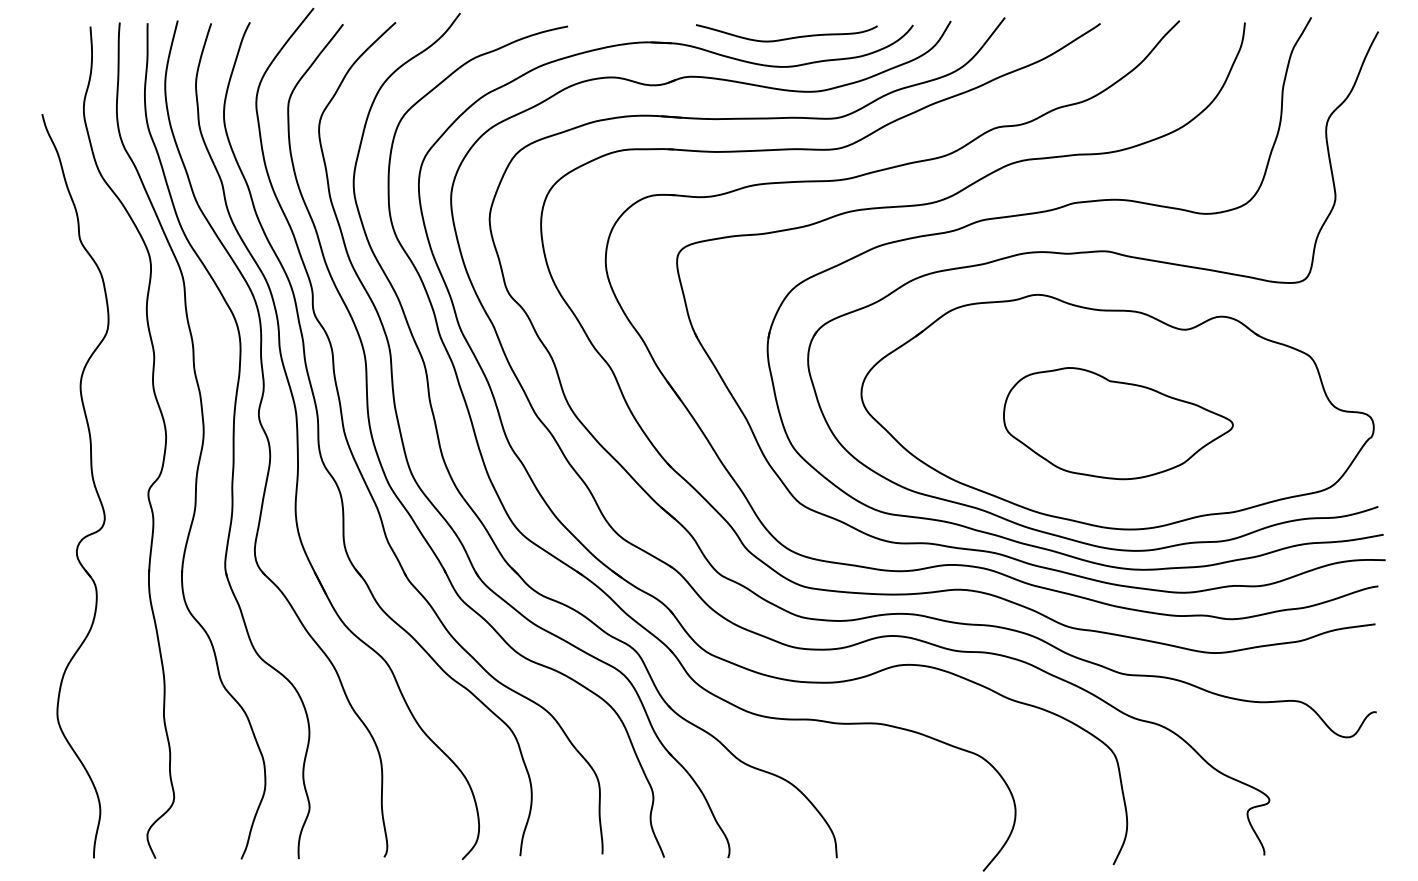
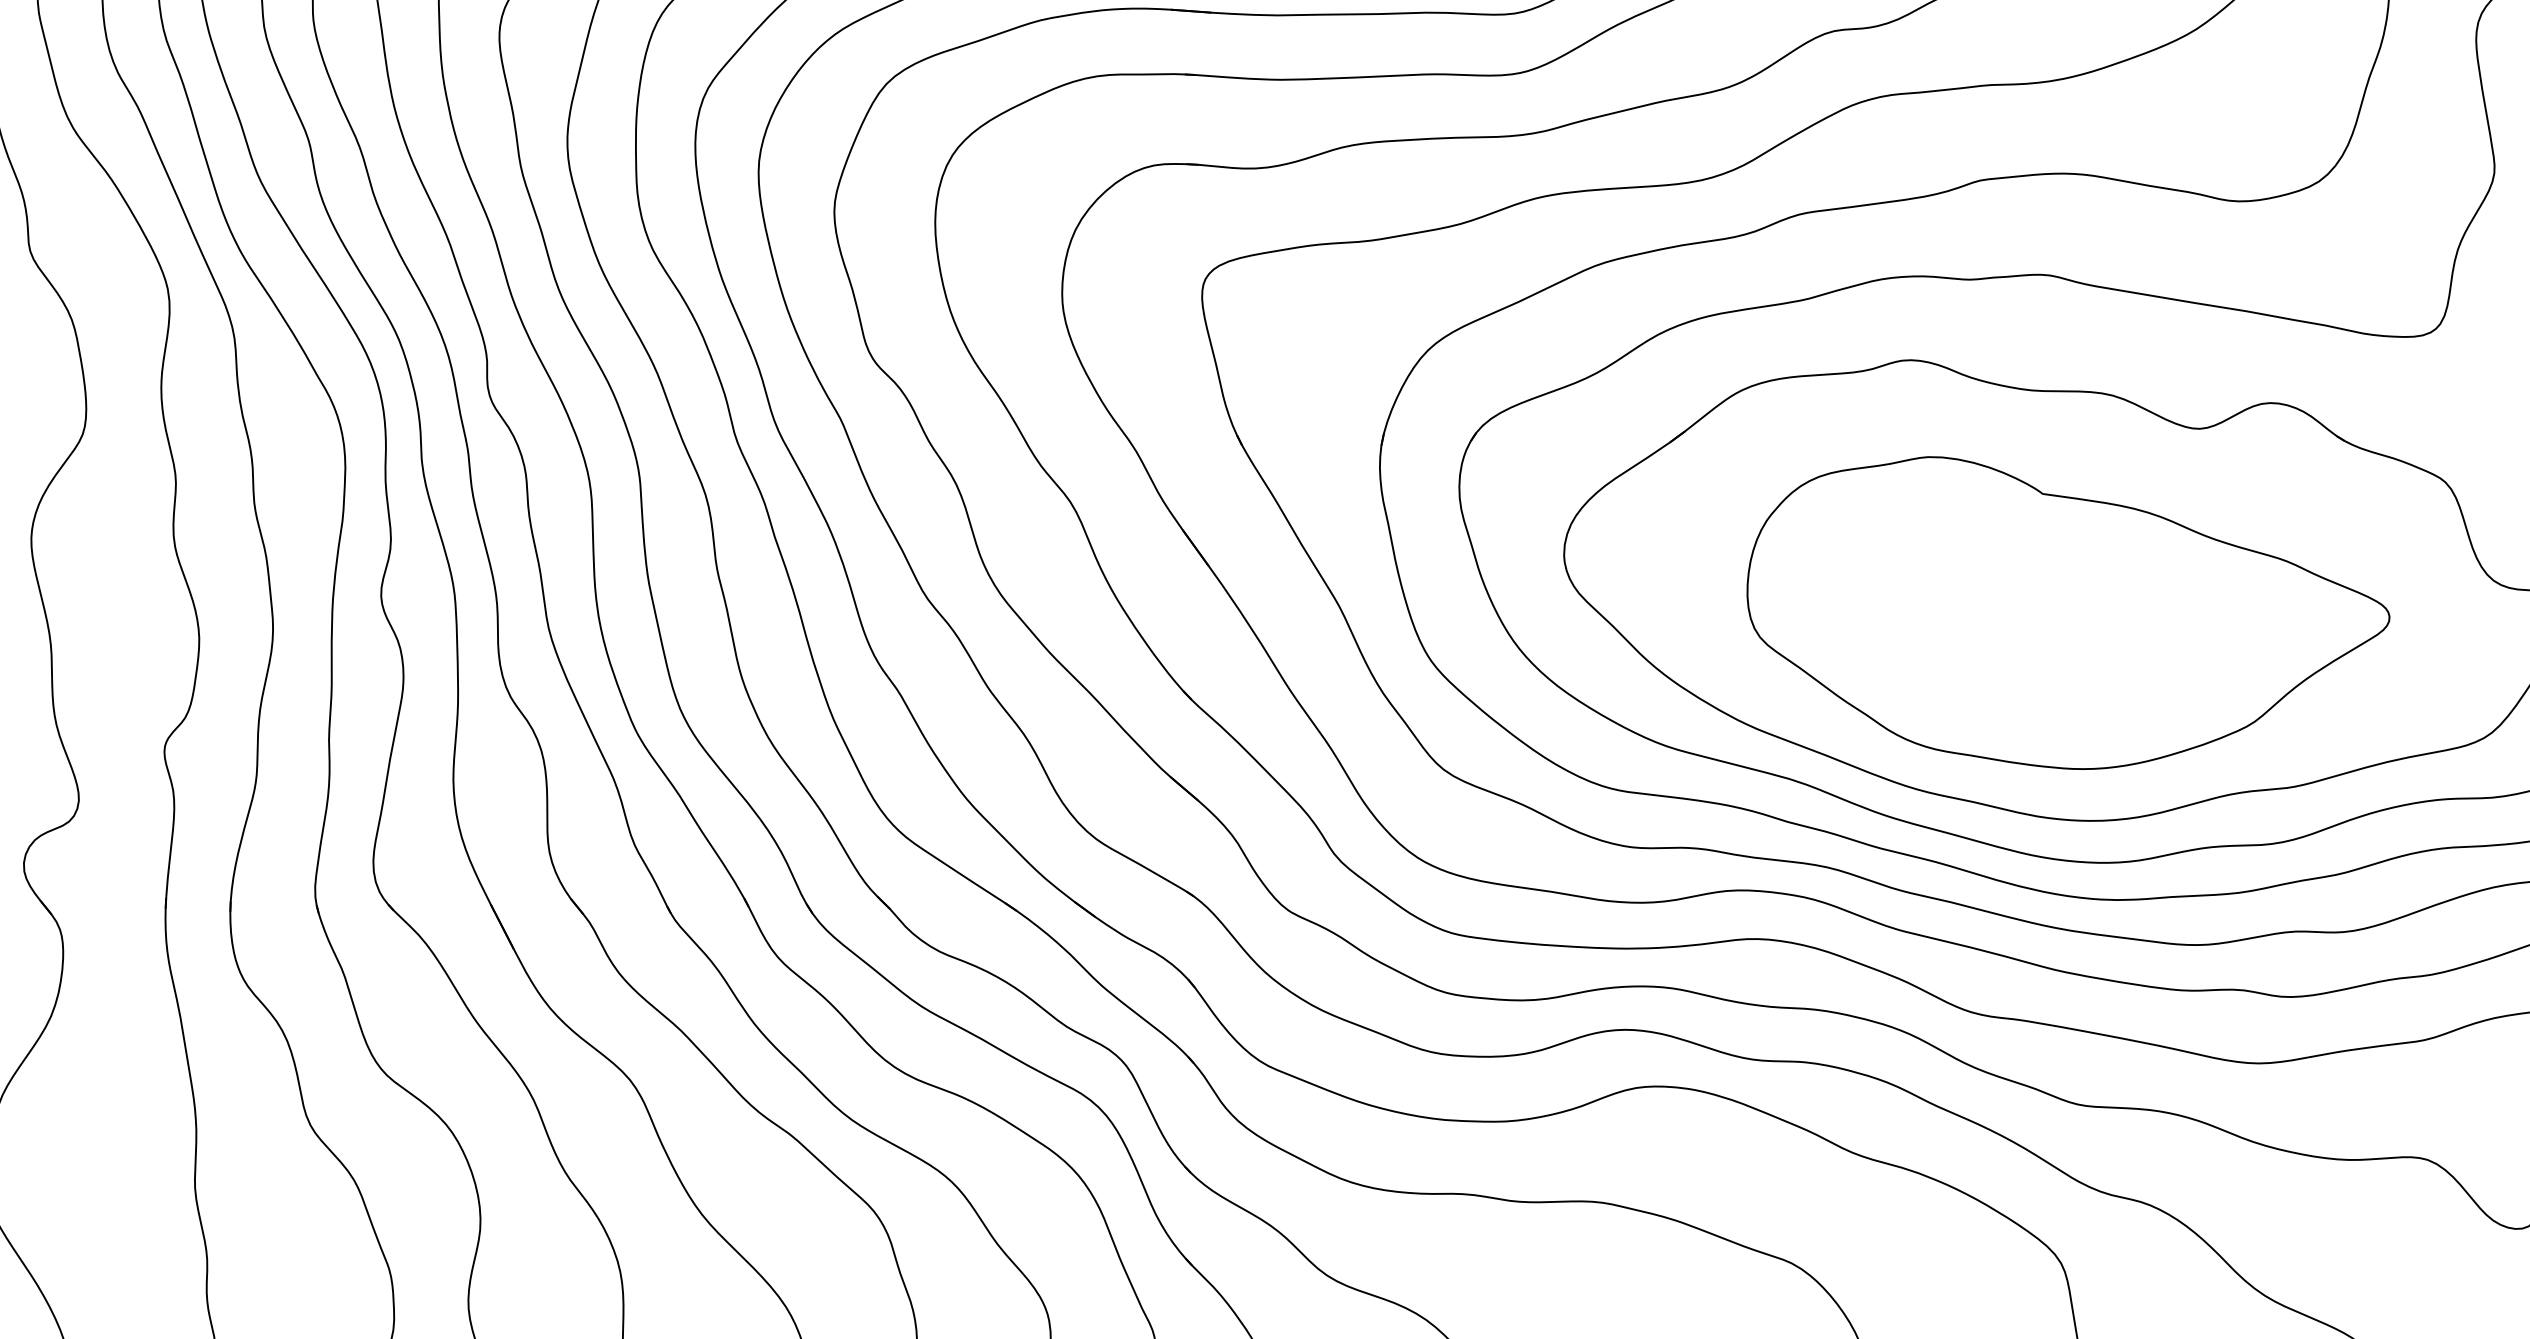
part: (1118, 423) -> (2068, 612), size x1.43

